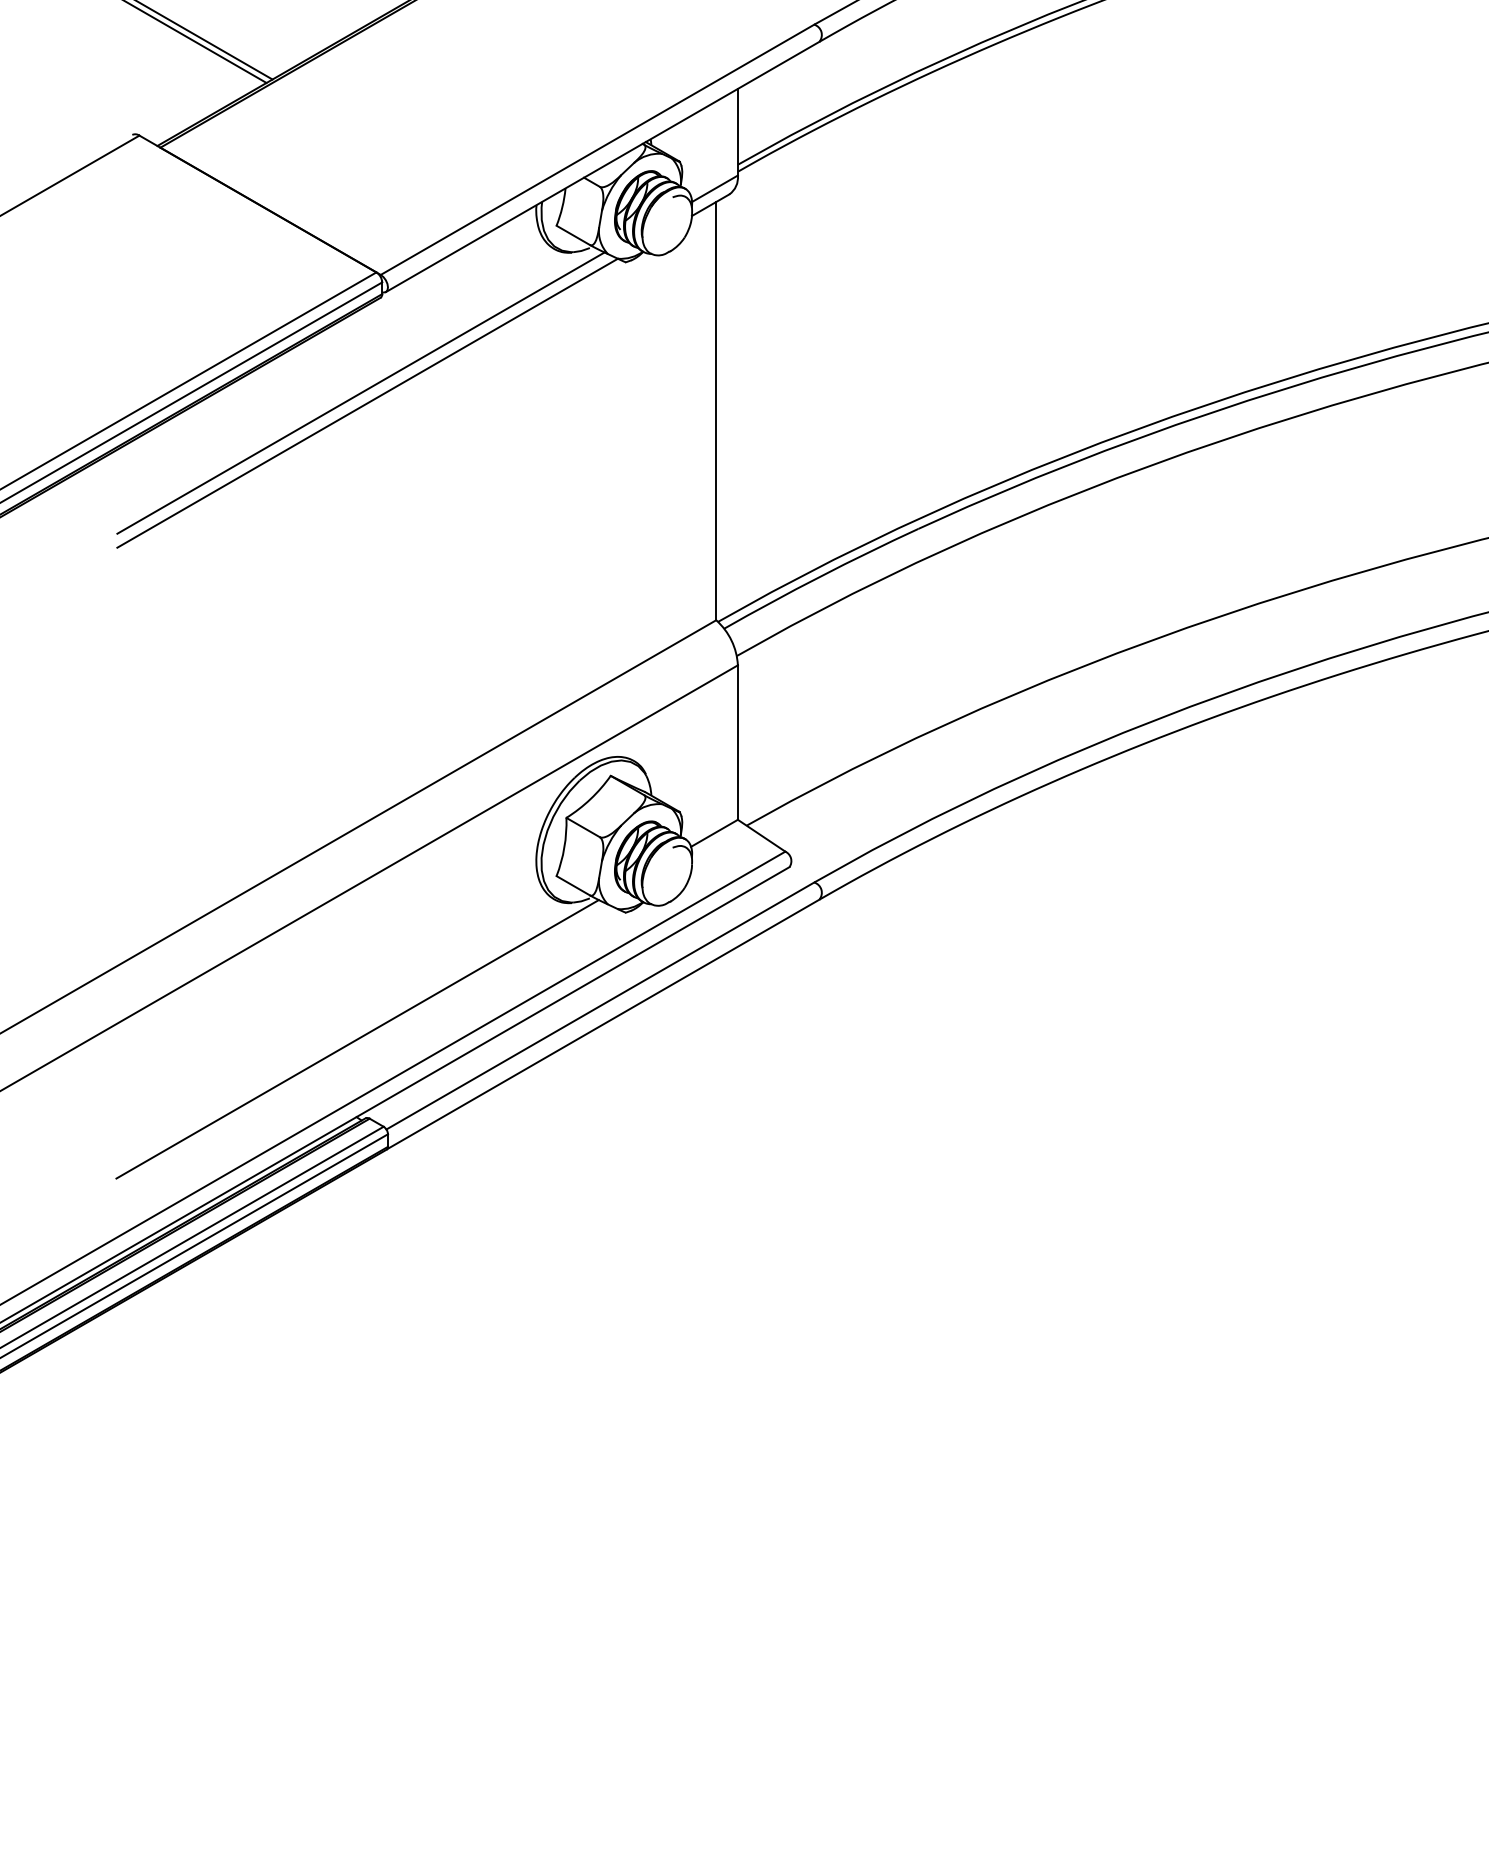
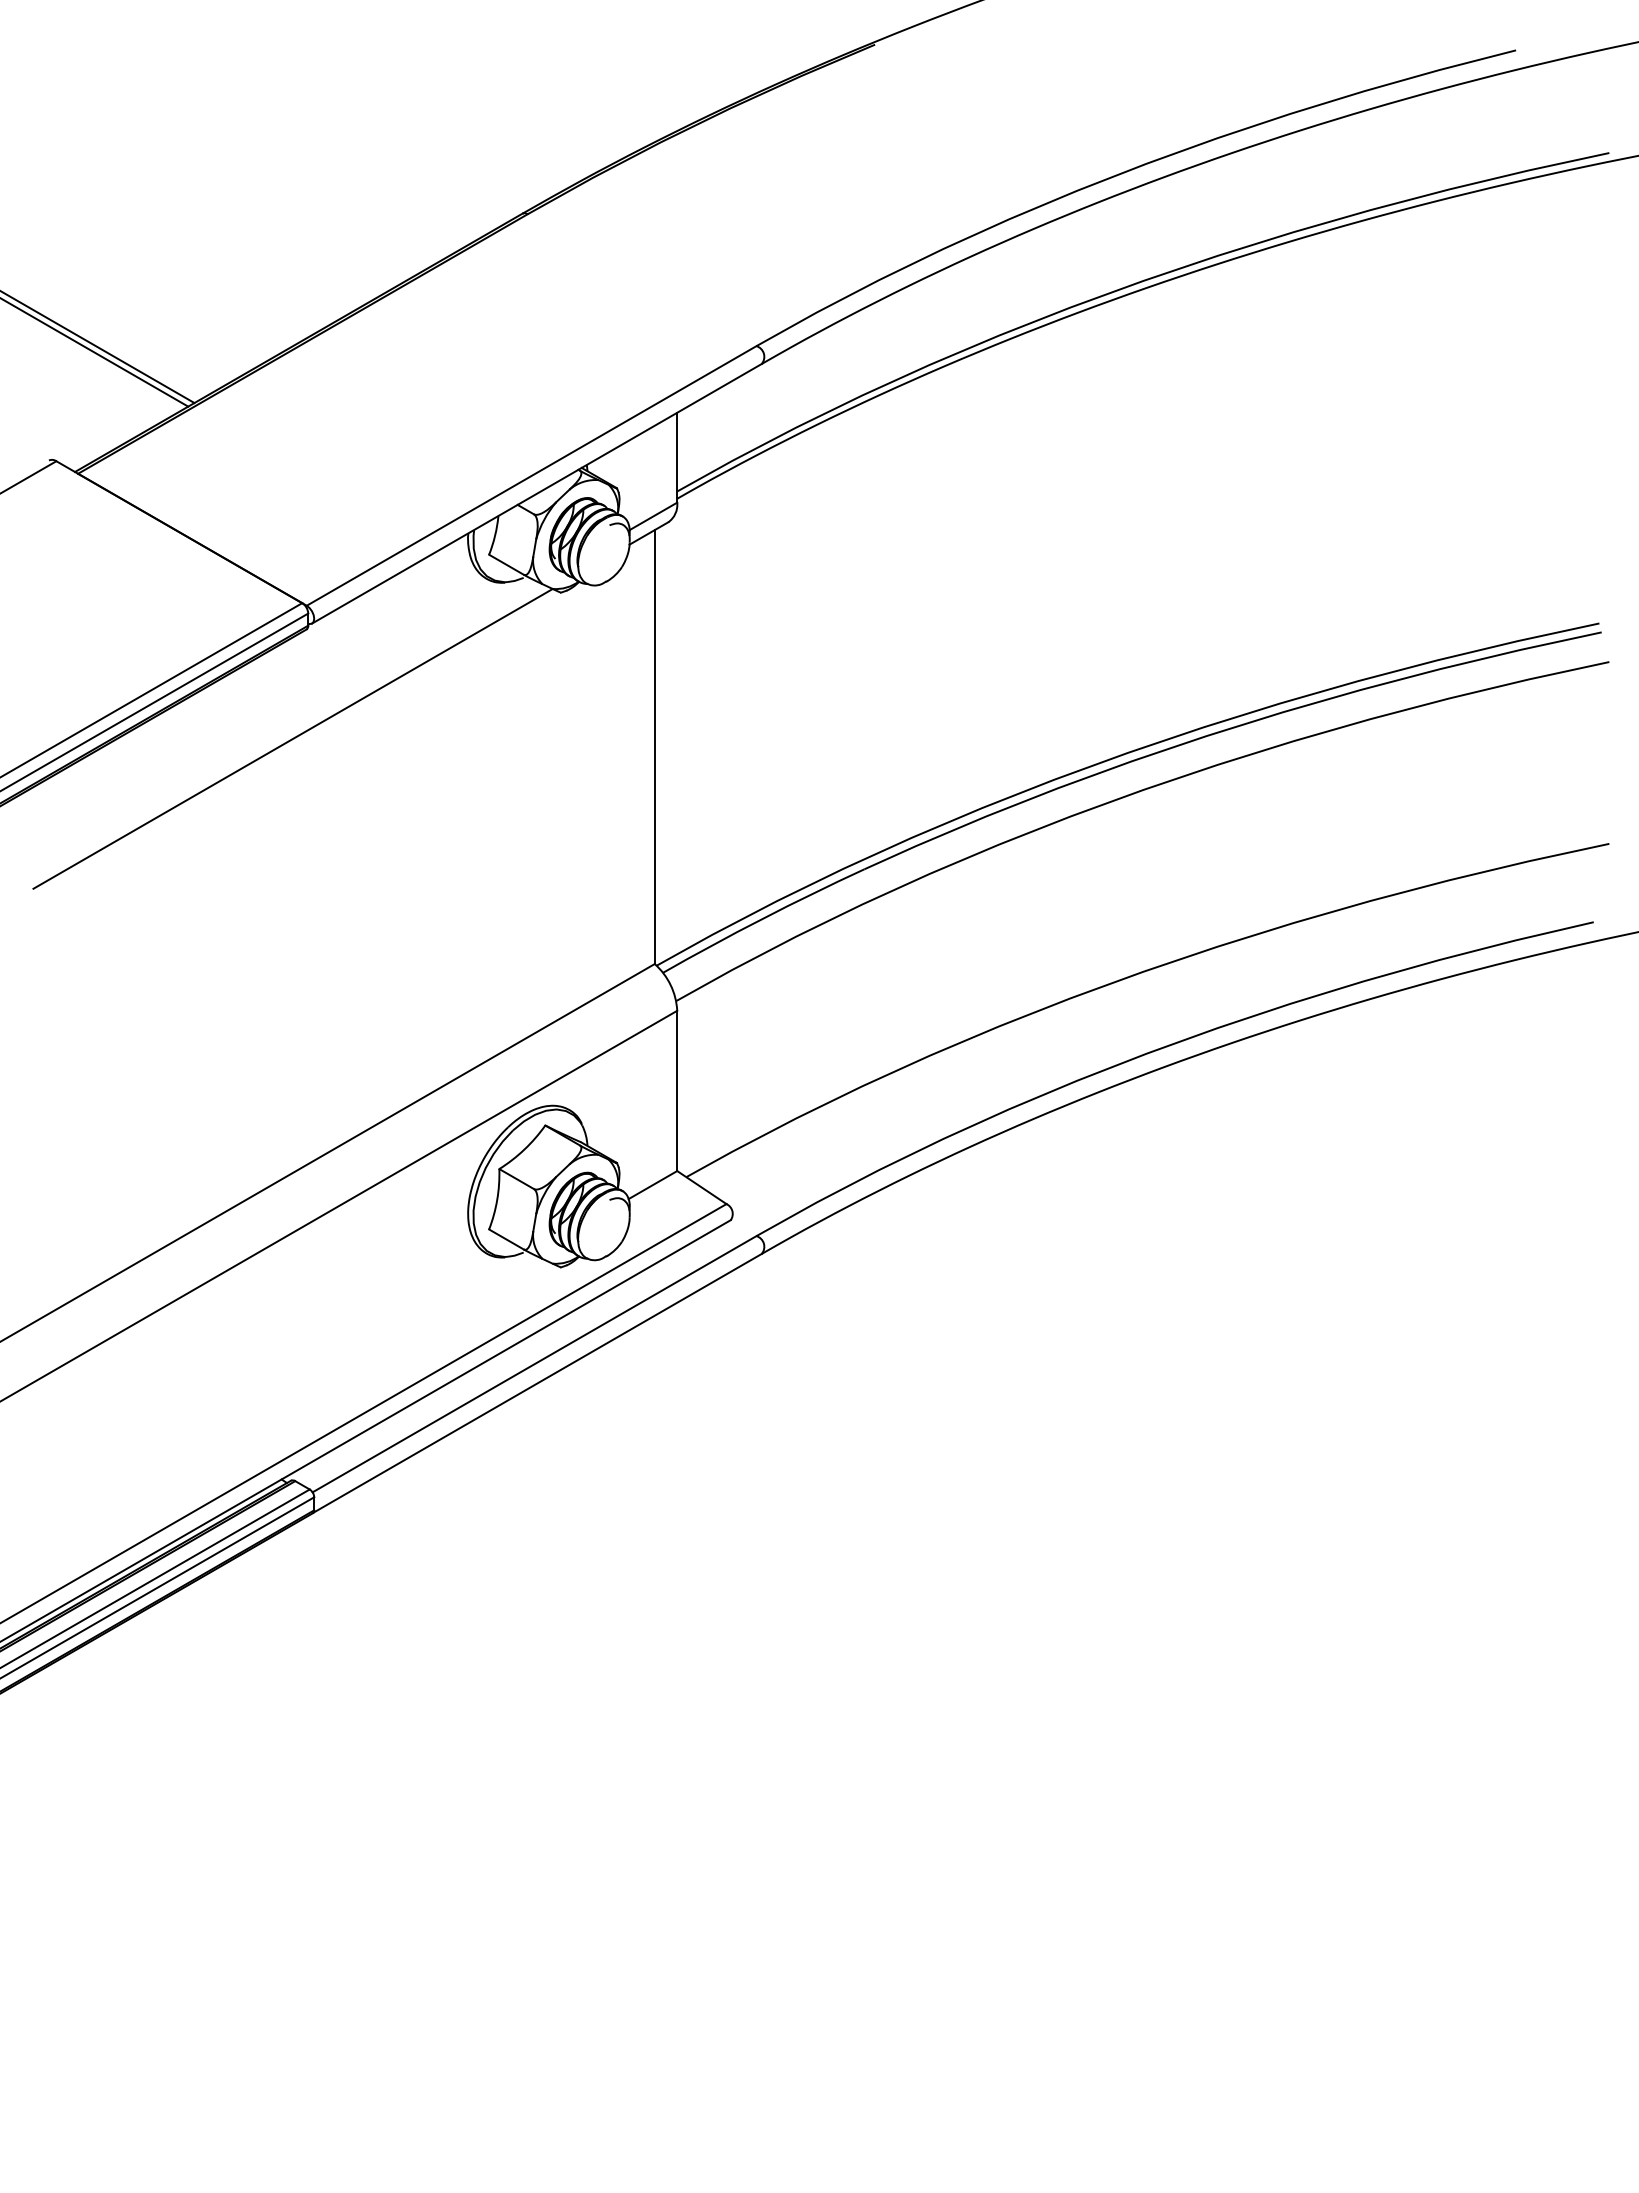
line: (360, 393) -> (285, 728), removed
line: (357, 1039) -> (282, 1398), removed

